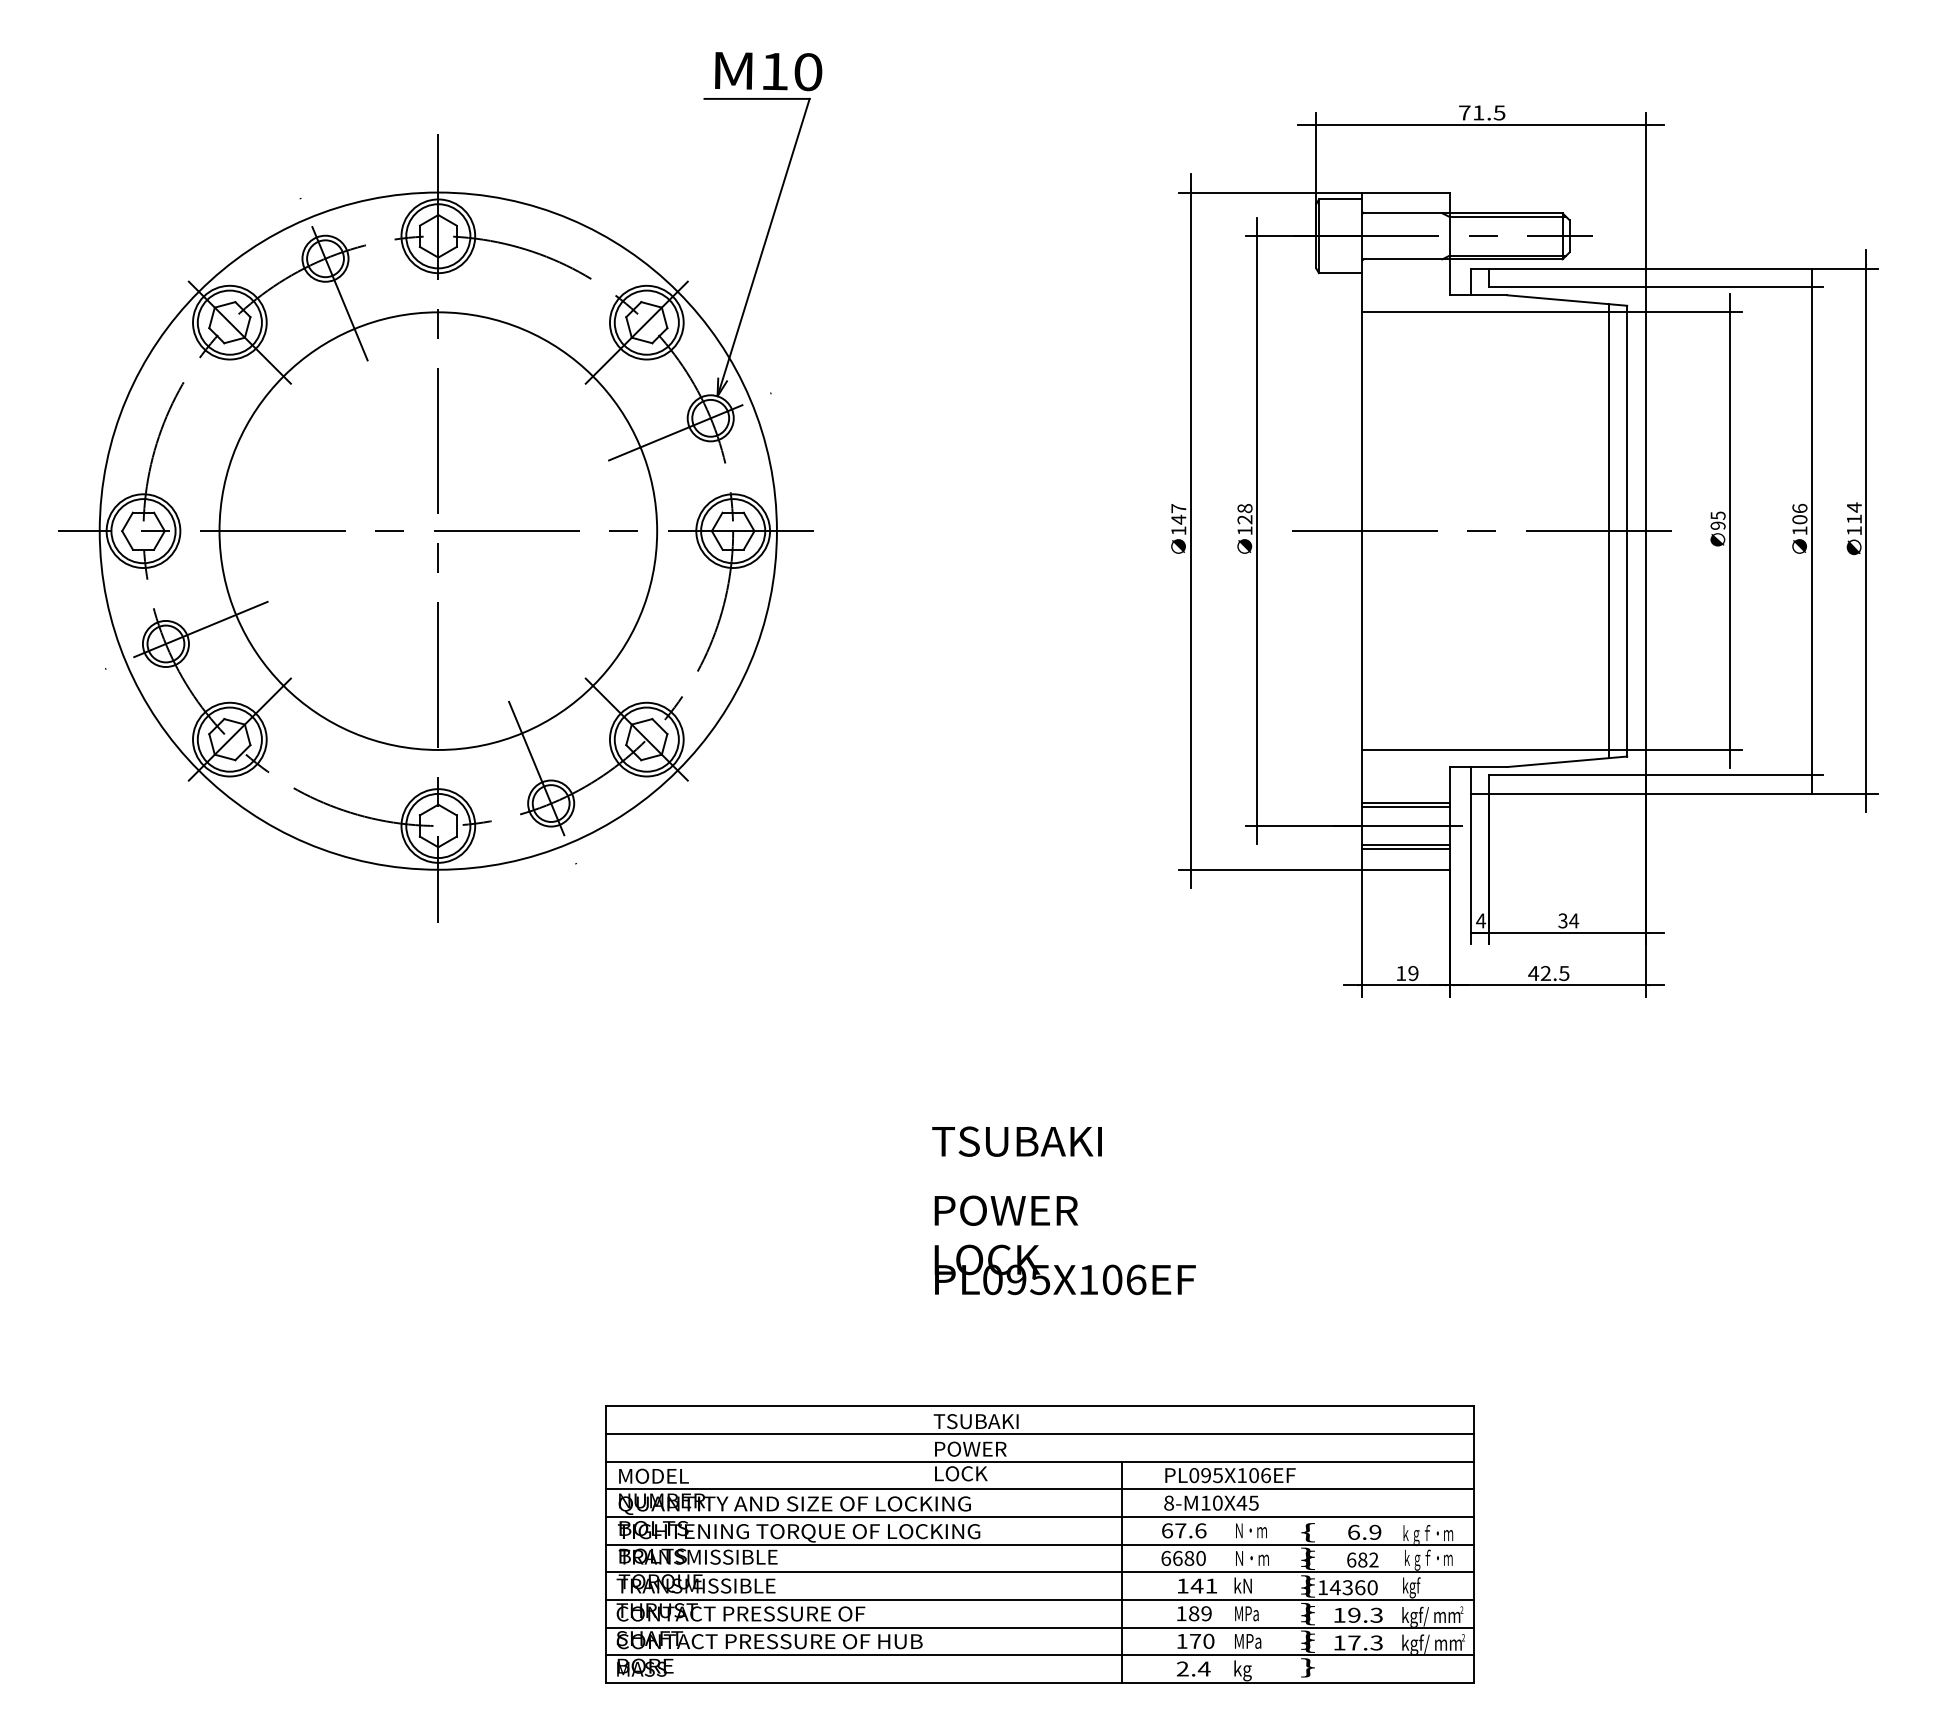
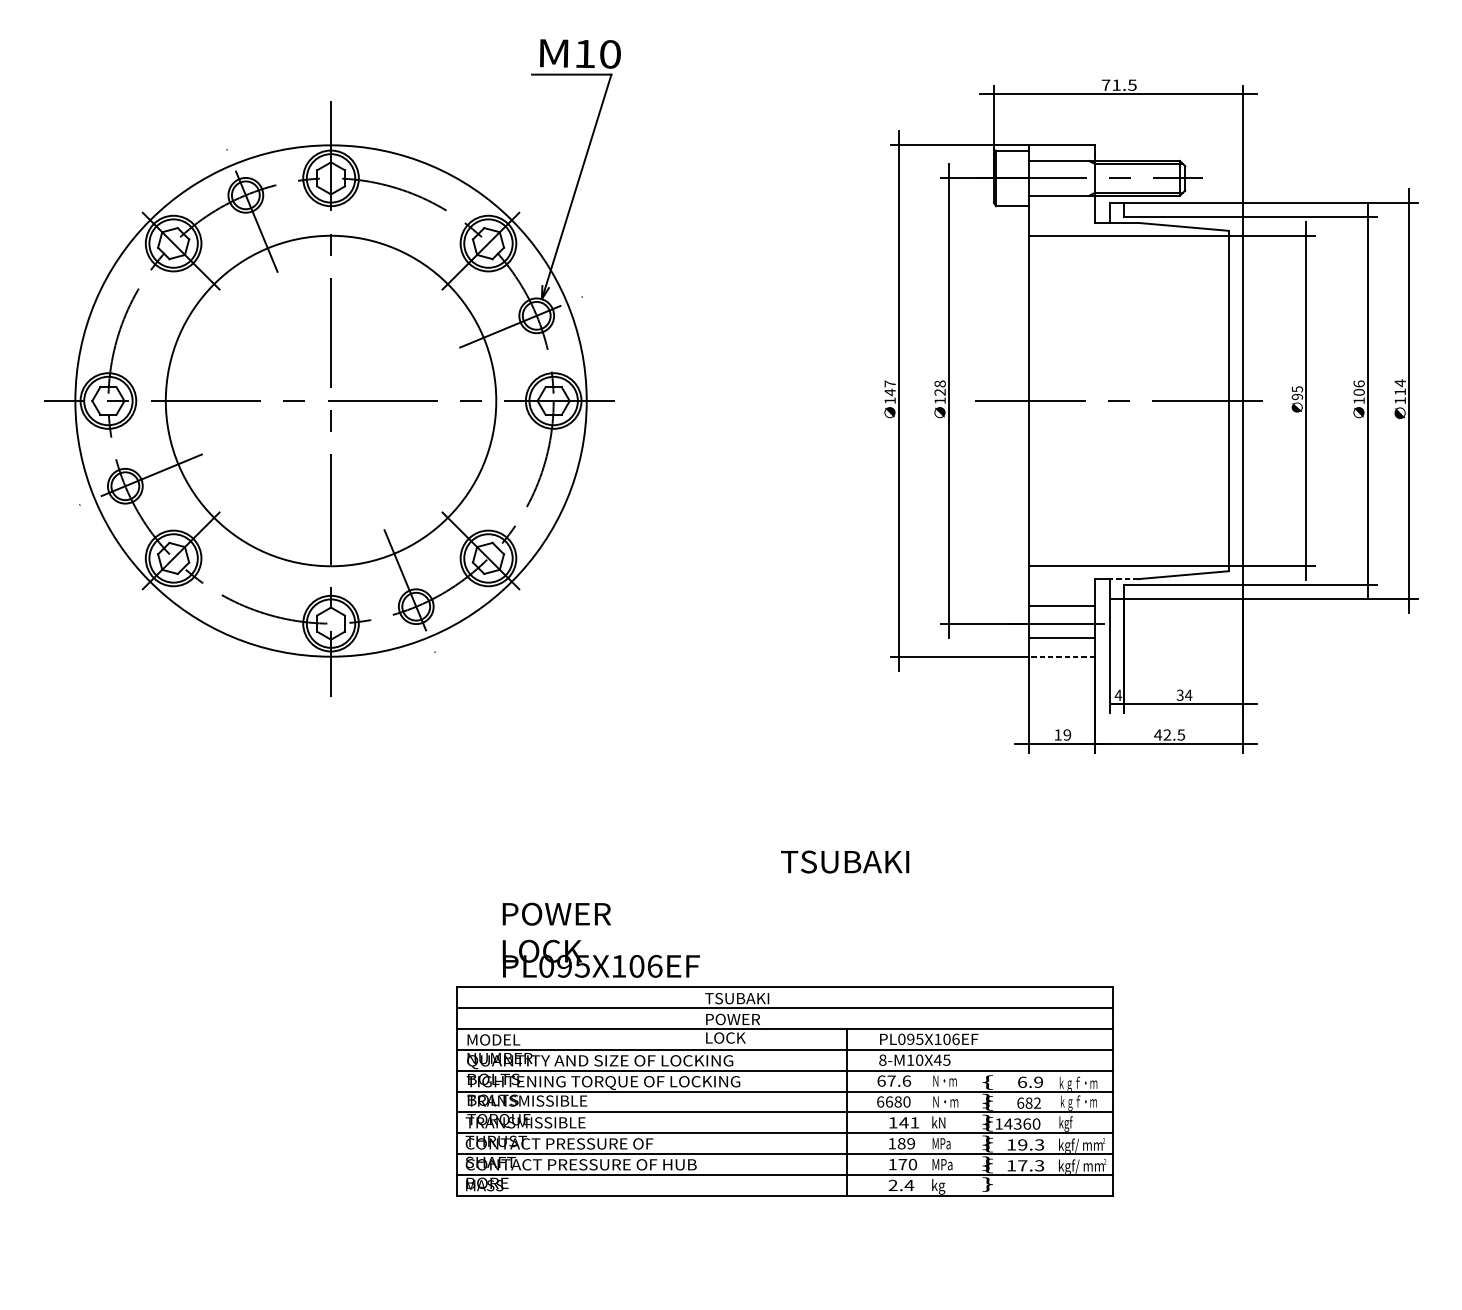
line: (1608, 531) -> (1214, 401), removed
line: (1488, 767) -> (1124, 579), solid -> dashed
line: (1405, 806) -> (1061, 608), removed
line: (1405, 849) -> (1061, 641), removed
line: (1406, 869) -> (1062, 656), solid -> dashed
text: (1016, 1141) -> (844, 861), moved
text: (1064, 1245) -> (600, 940), moved
part: (1039, 1544) -> (784, 1091), moved

